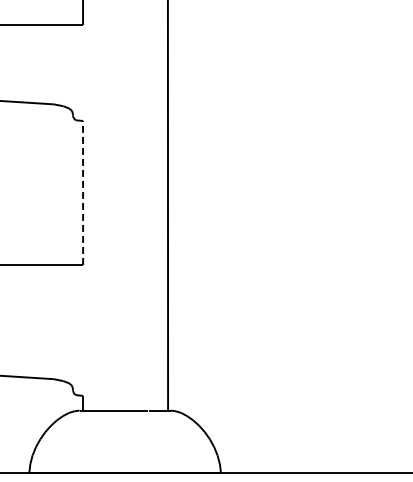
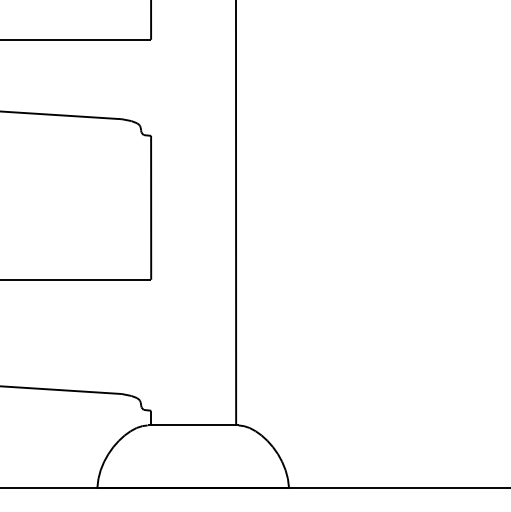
line: (83, 192) -> (151, 207), dashed -> solid

